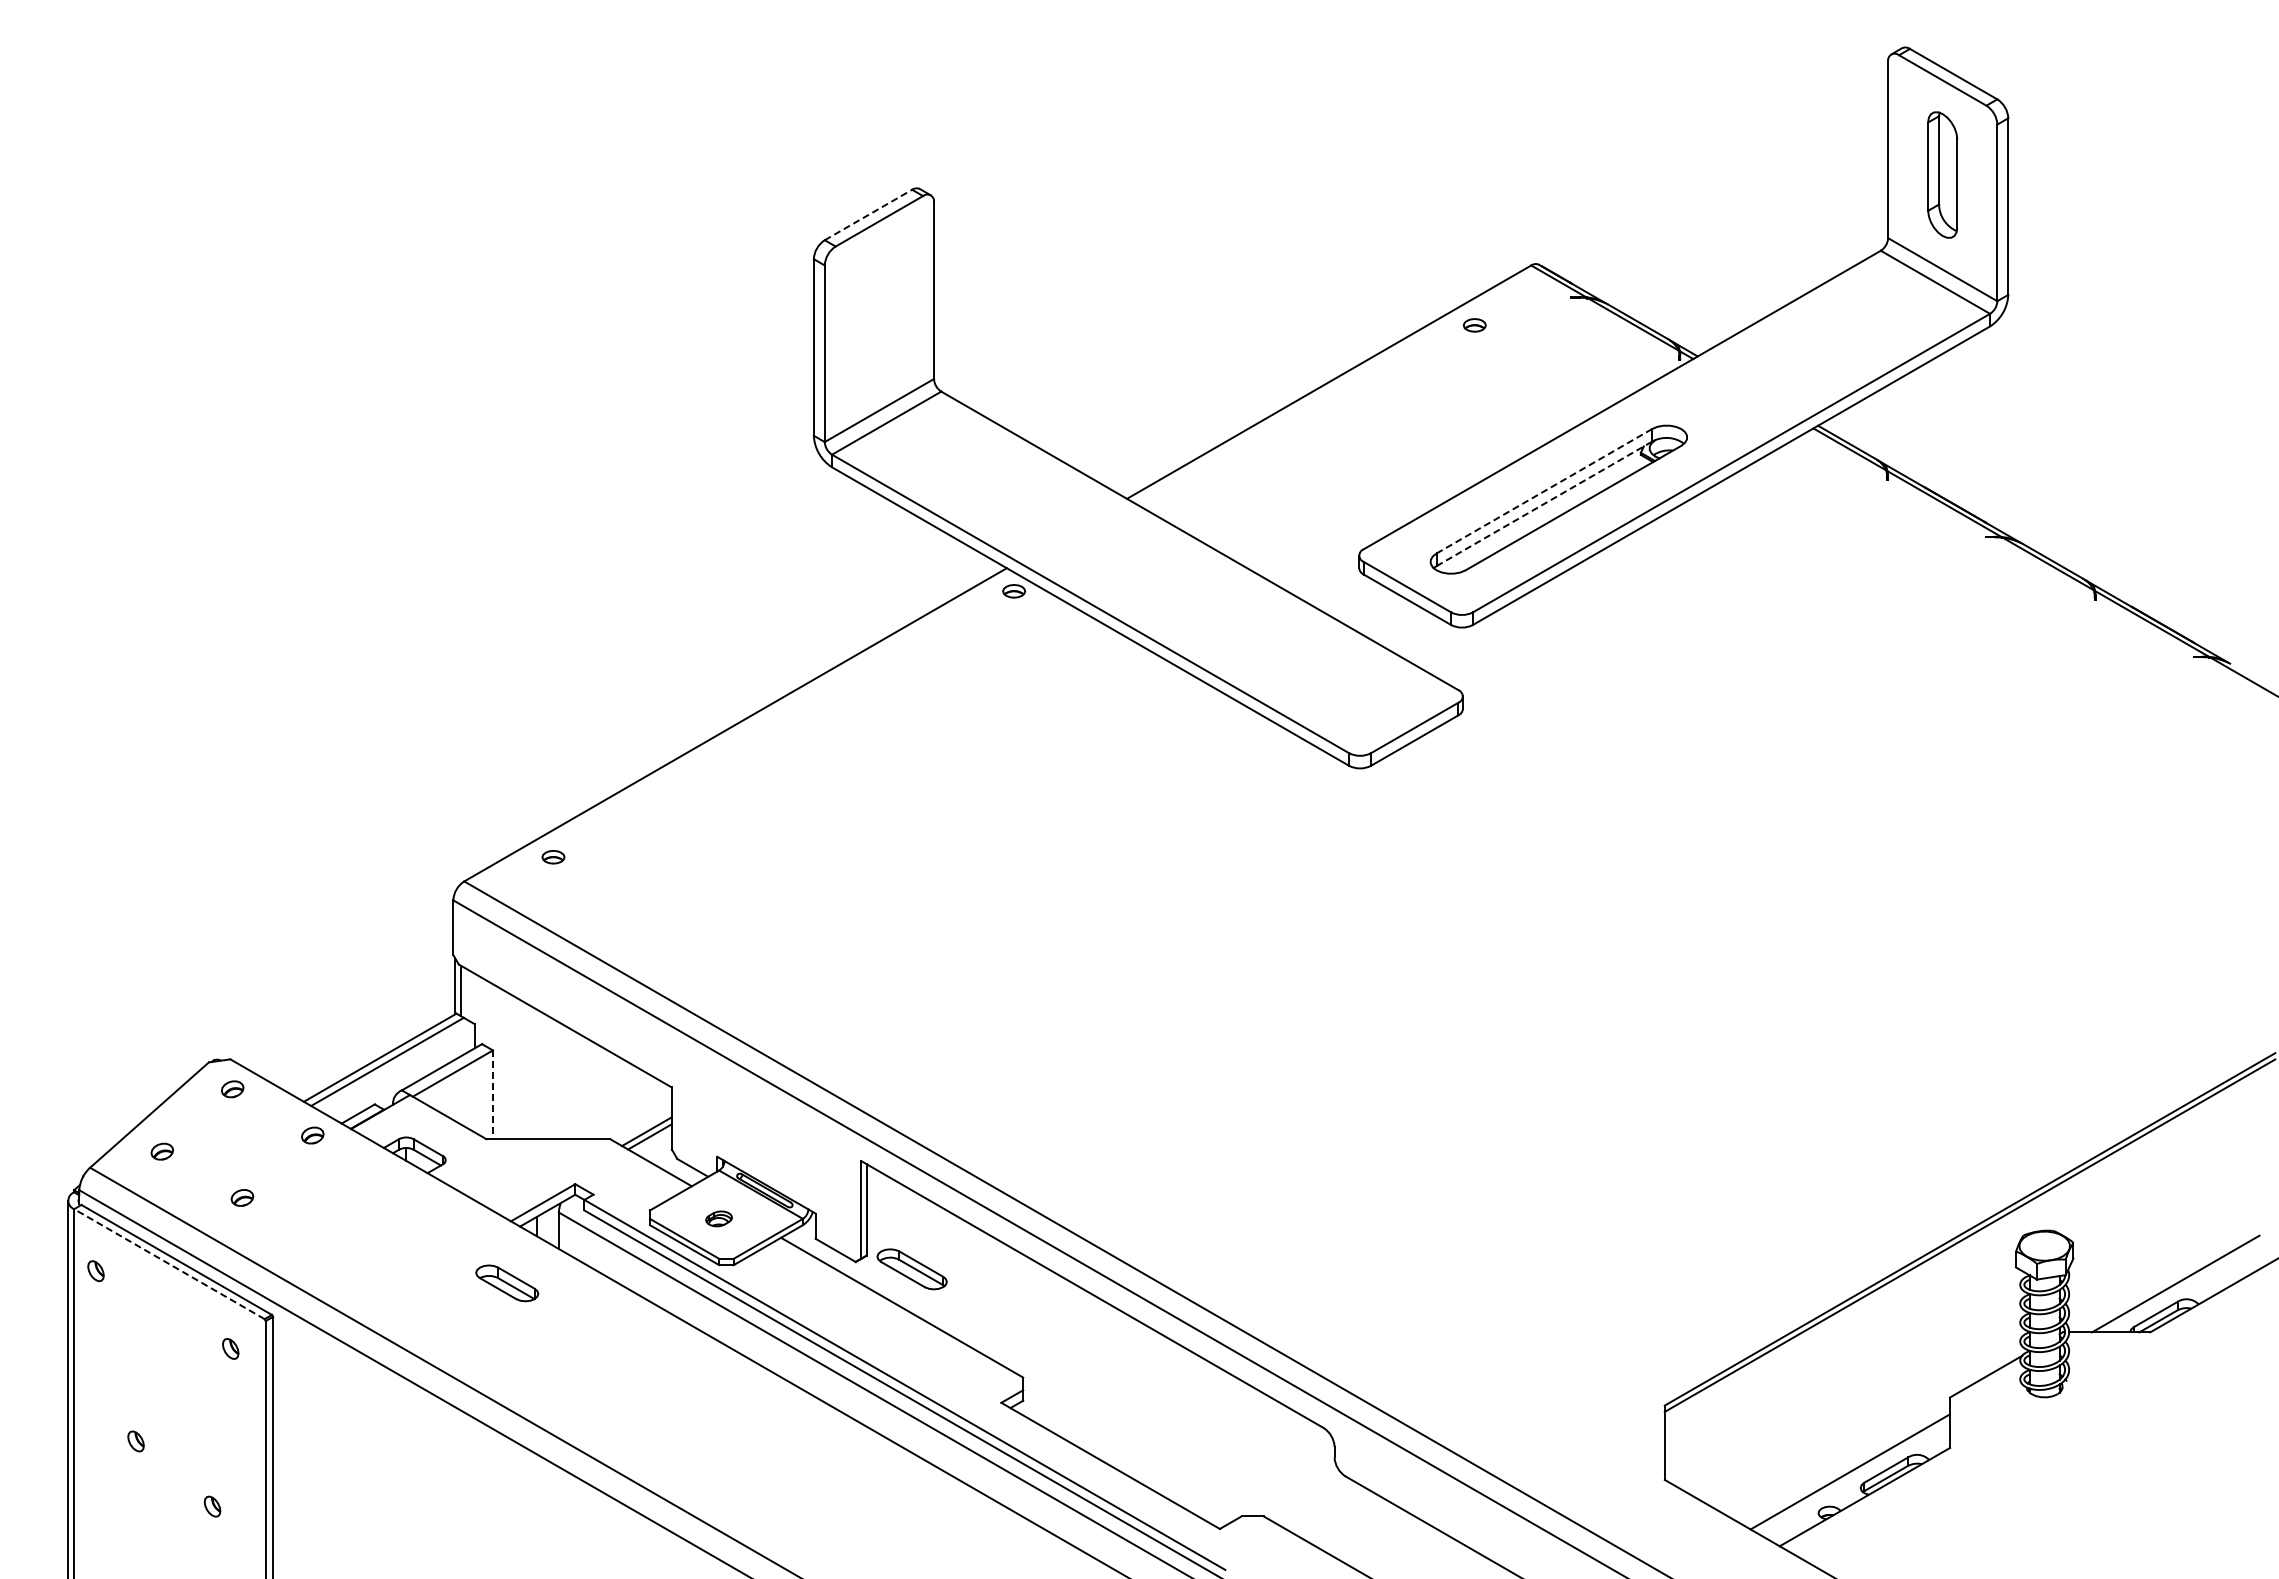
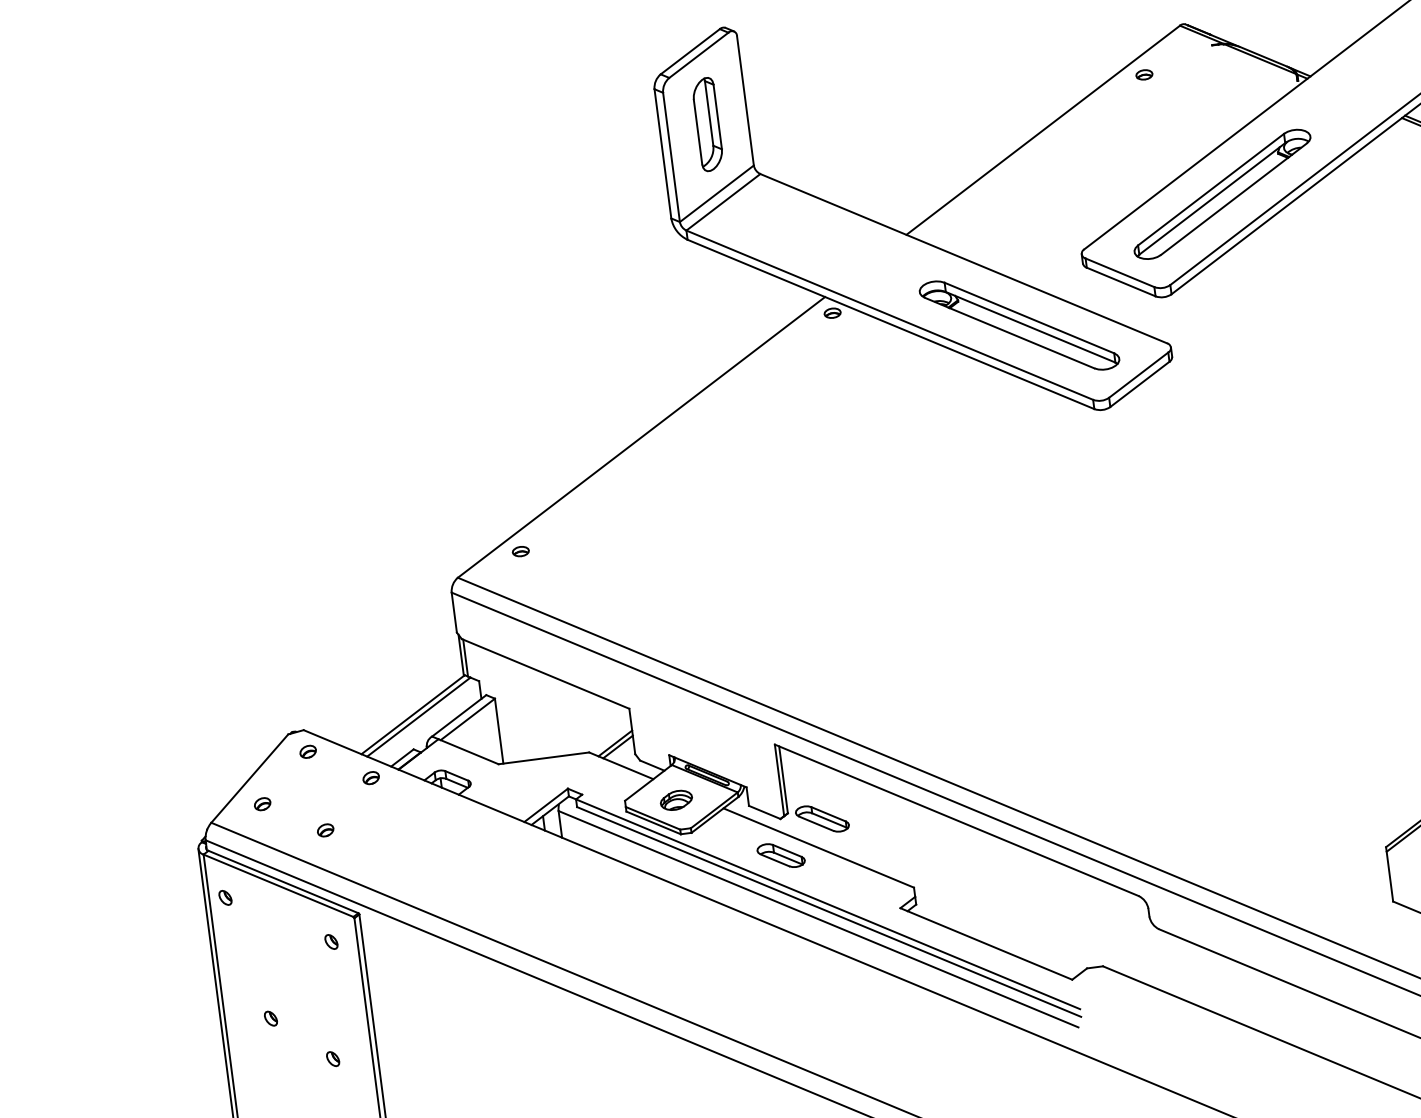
line: (868, 214) -> (690, 51), dashed -> solid
part: (879, 315) -> (707, 124), added
line: (1544, 491) -> (1211, 189), dashed -> solid
line: (1544, 503) -> (1212, 198), dashed -> solid
part: (1263, 640) -> (1019, 325), added
line: (492, 1095) -> (498, 731), dashed -> solid
part: (718, 1218) -> (675, 800), size x1.67
line: (169, 1264) -> (278, 886), dashed -> solid
part: (507, 1283) -> (781, 855), moved

